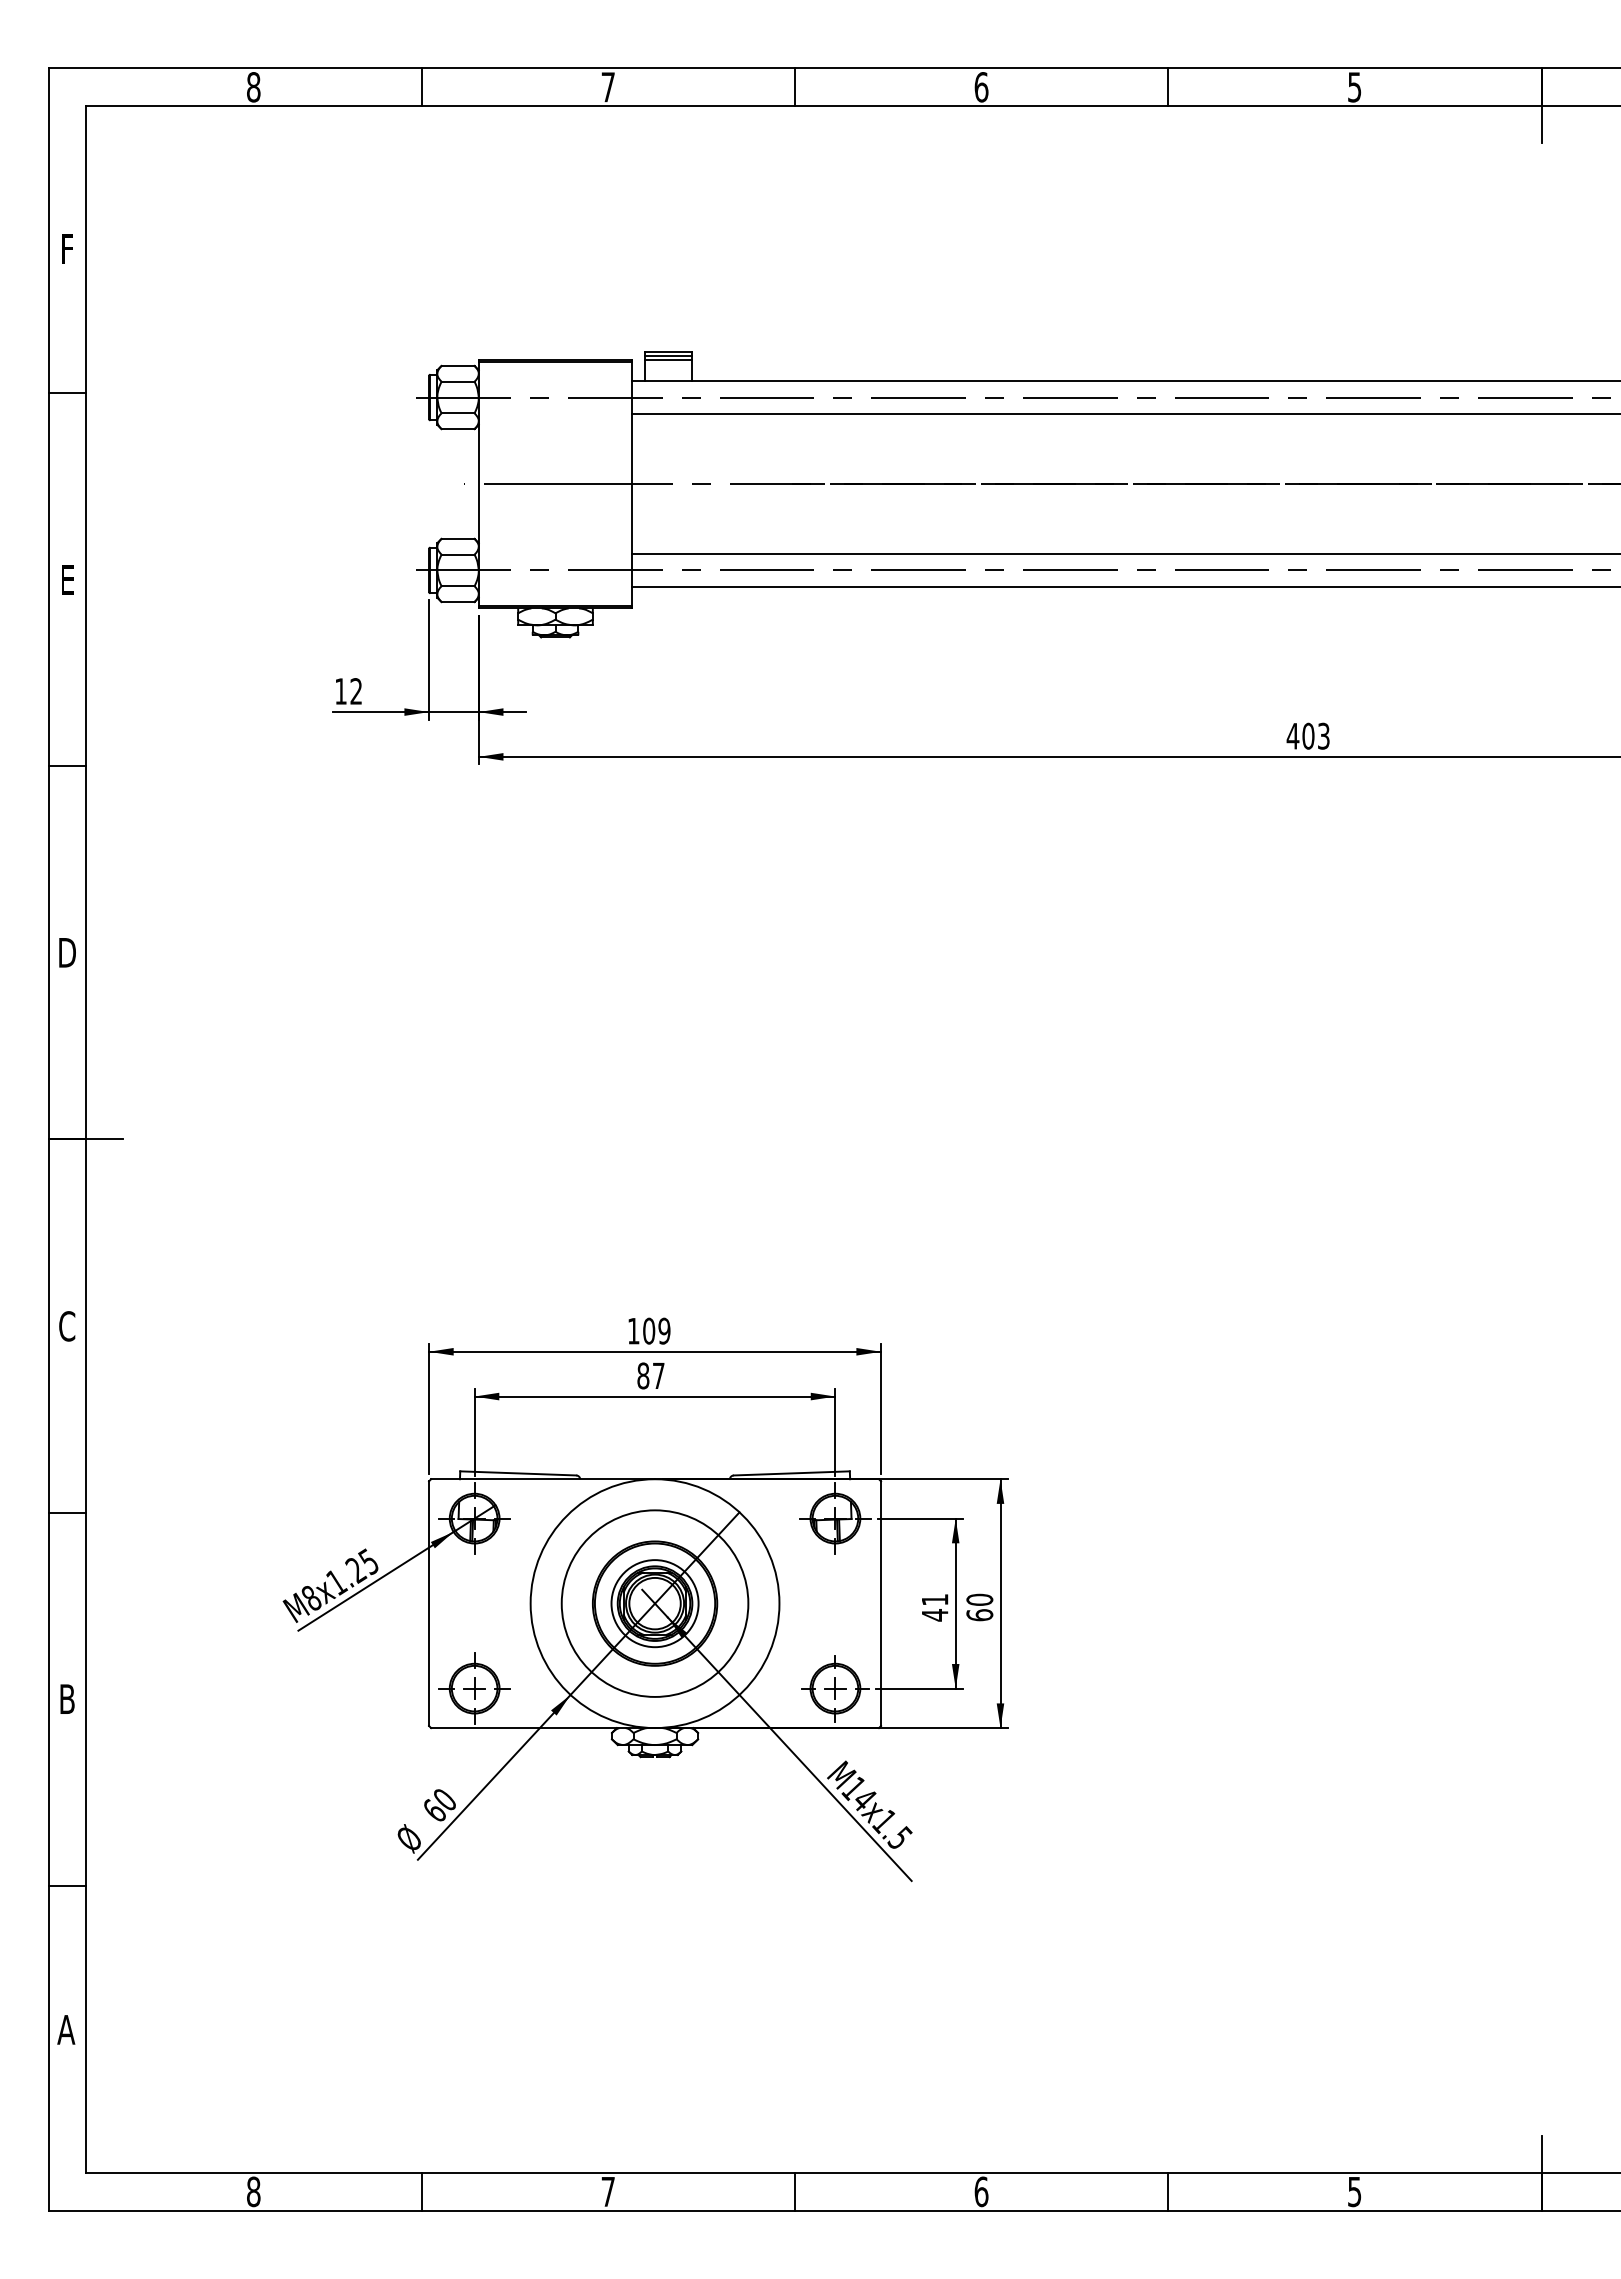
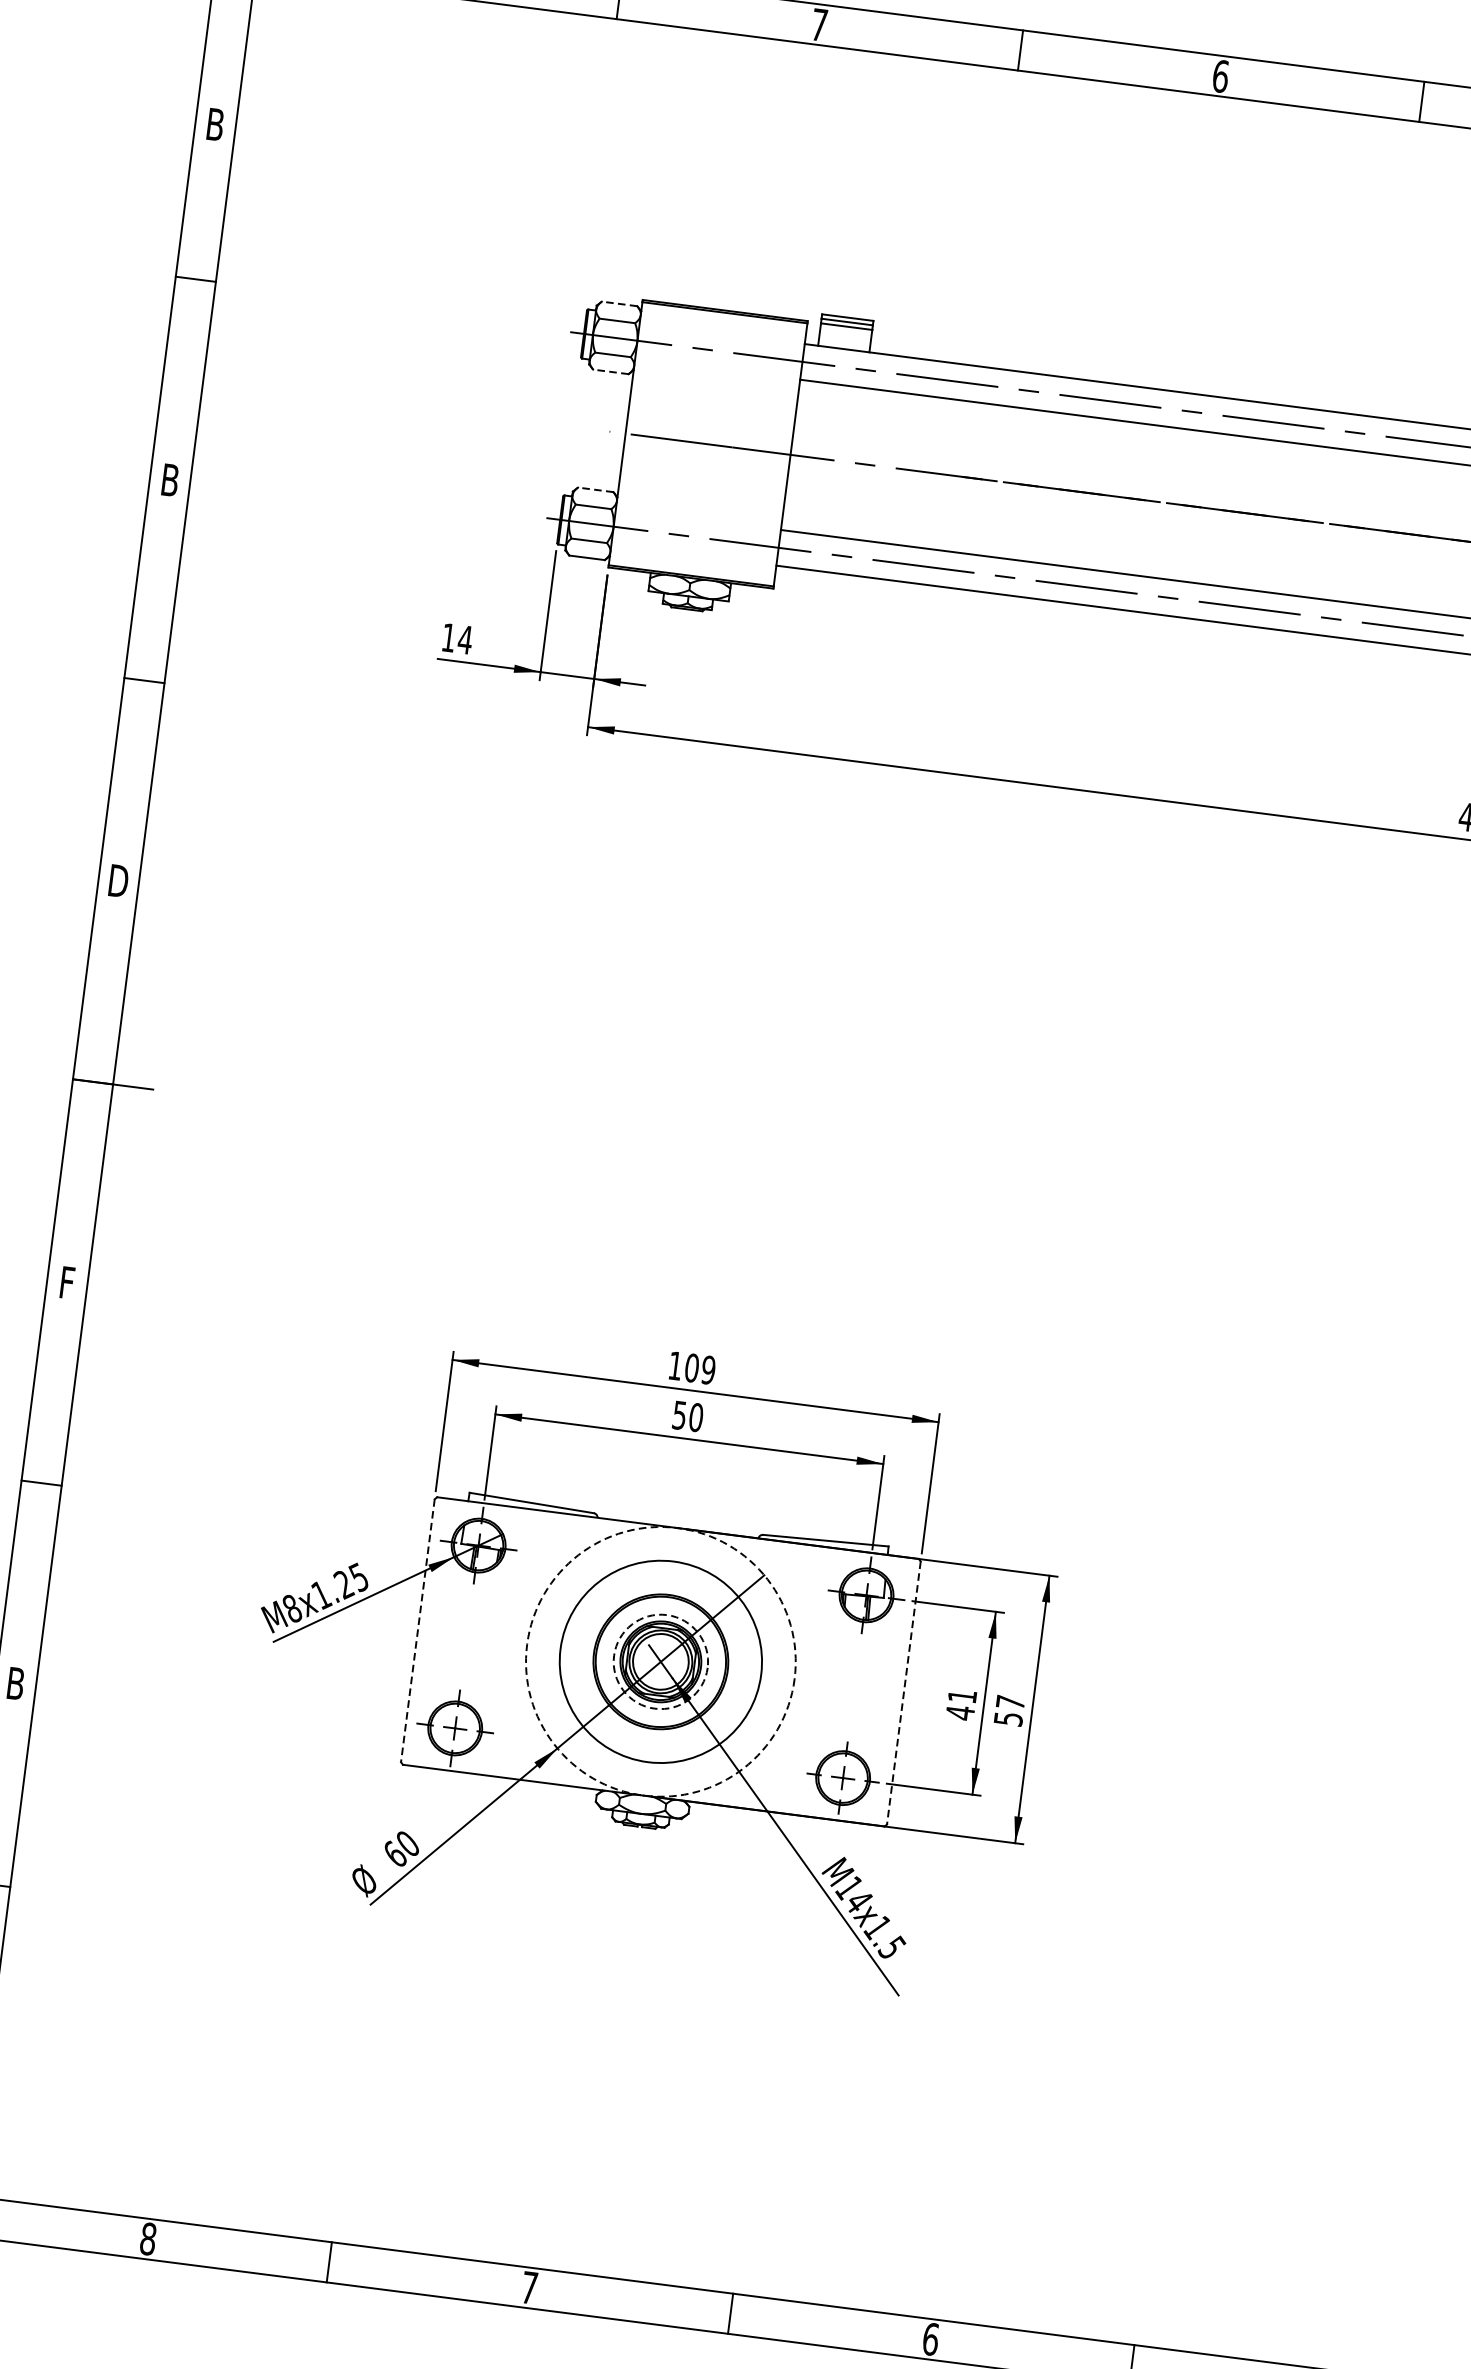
text: (67, 249) -> (215, 124), F -> B
line: (458, 365) -> (620, 303), solid -> dashed
line: (458, 429) -> (611, 372), solid -> dashed
line: (458, 538) -> (596, 489), solid -> dashed
text: (67, 579) -> (170, 479), E -> B
text: (356, 691) -> (465, 639), 12 -> 14
text: (67, 1326) -> (67, 1282), C -> F
text: (650, 1375) -> (687, 1415), 87 -> 50
circle: (654, 1603) -> (660, 1661), solid -> dashed
circle: (654, 1603) -> (660, 1661), solid -> dashed
line: (429, 1604) -> (418, 1631), solid -> dashed
line: (881, 1604) -> (904, 1693), solid -> dashed
text: (979, 1607) -> (1009, 1710), 60 -> 57

